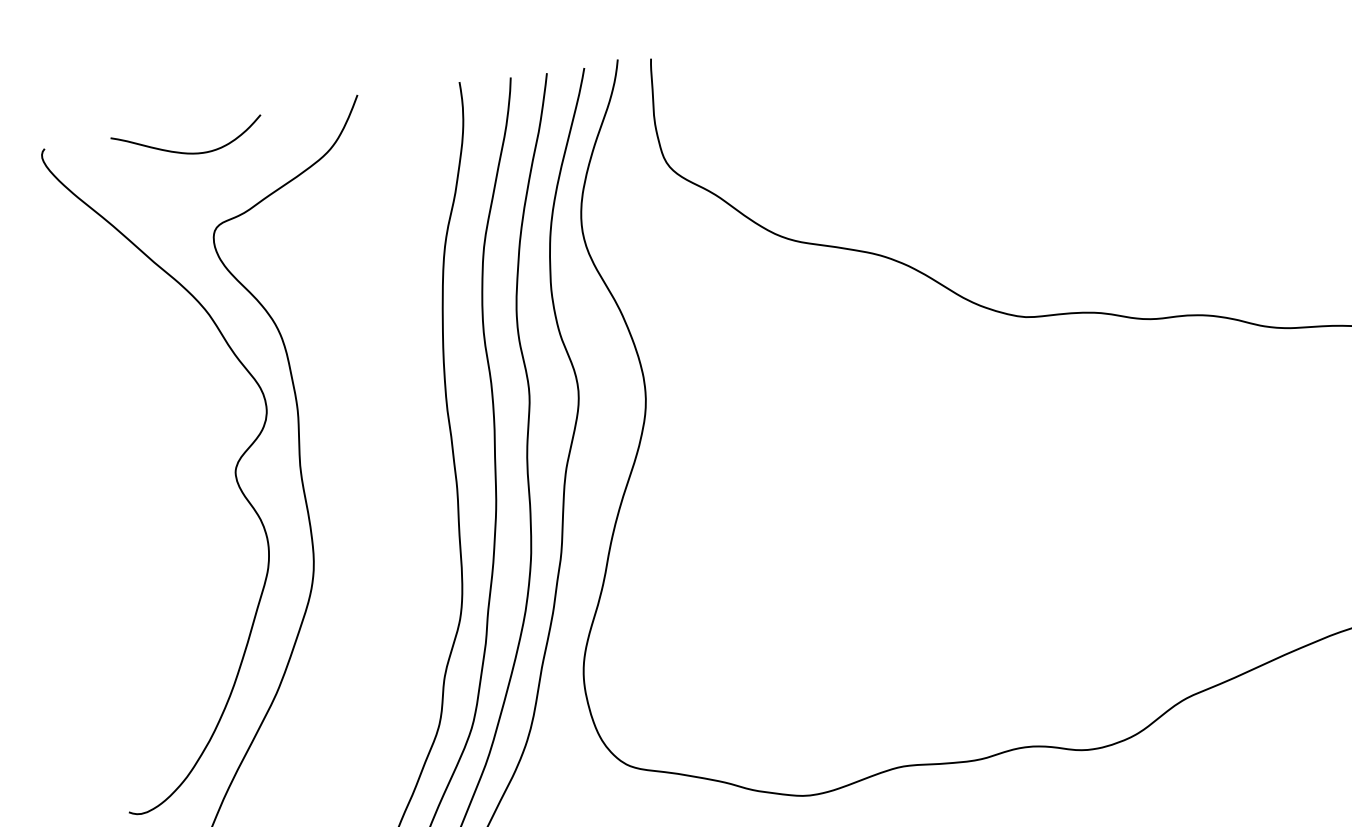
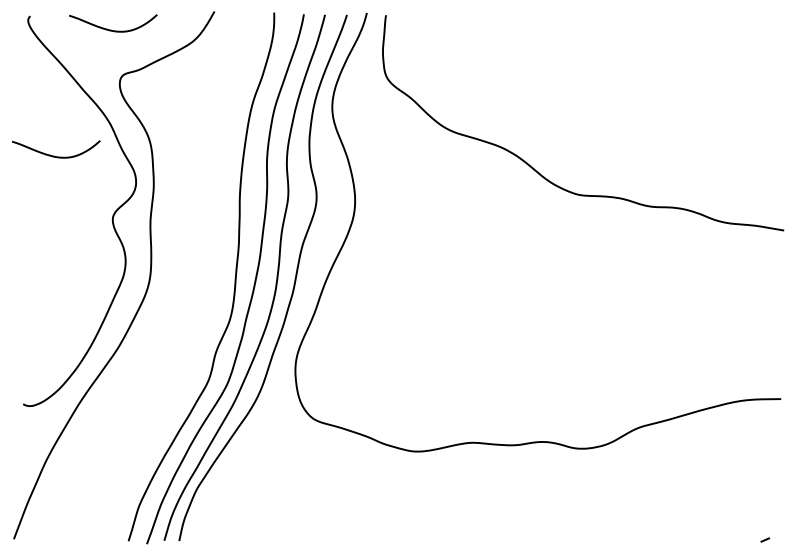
curve: (120, 380) -> (54, 155), added

